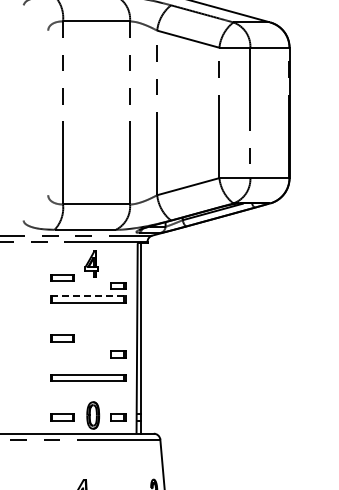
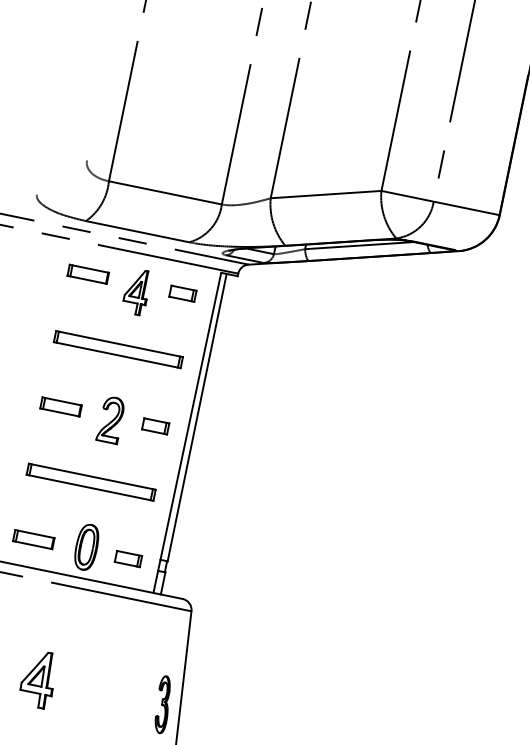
part: (62, 277) -> (88, 273), moved
part: (118, 285) -> (183, 293), moved
line: (88, 295) -> (120, 343), dashed -> solid
part: (91, 339) -> (110, 418), added
part: (118, 354) -> (155, 426), moved

